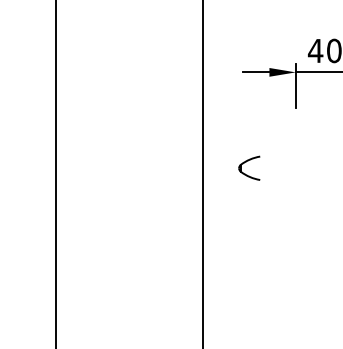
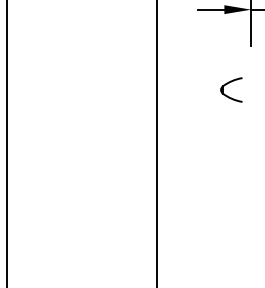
part: (249, 167) -> (231, 89), moved

